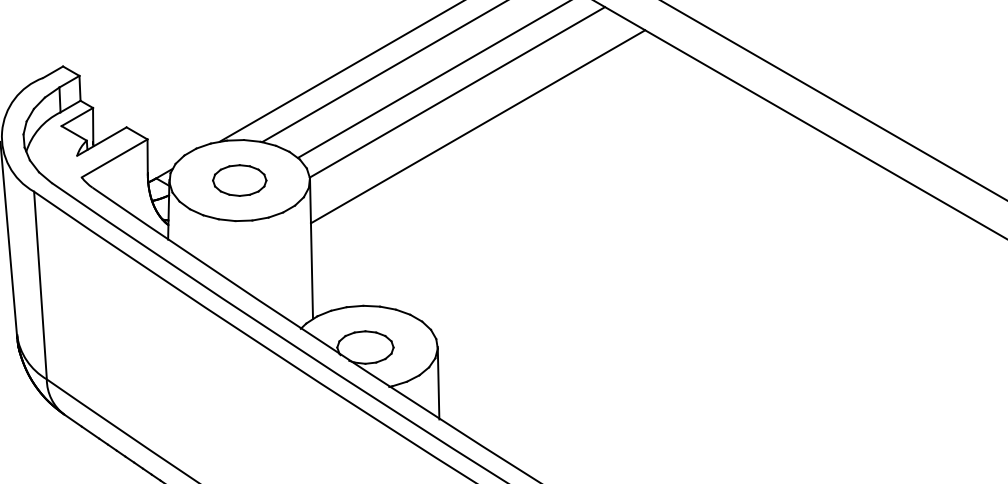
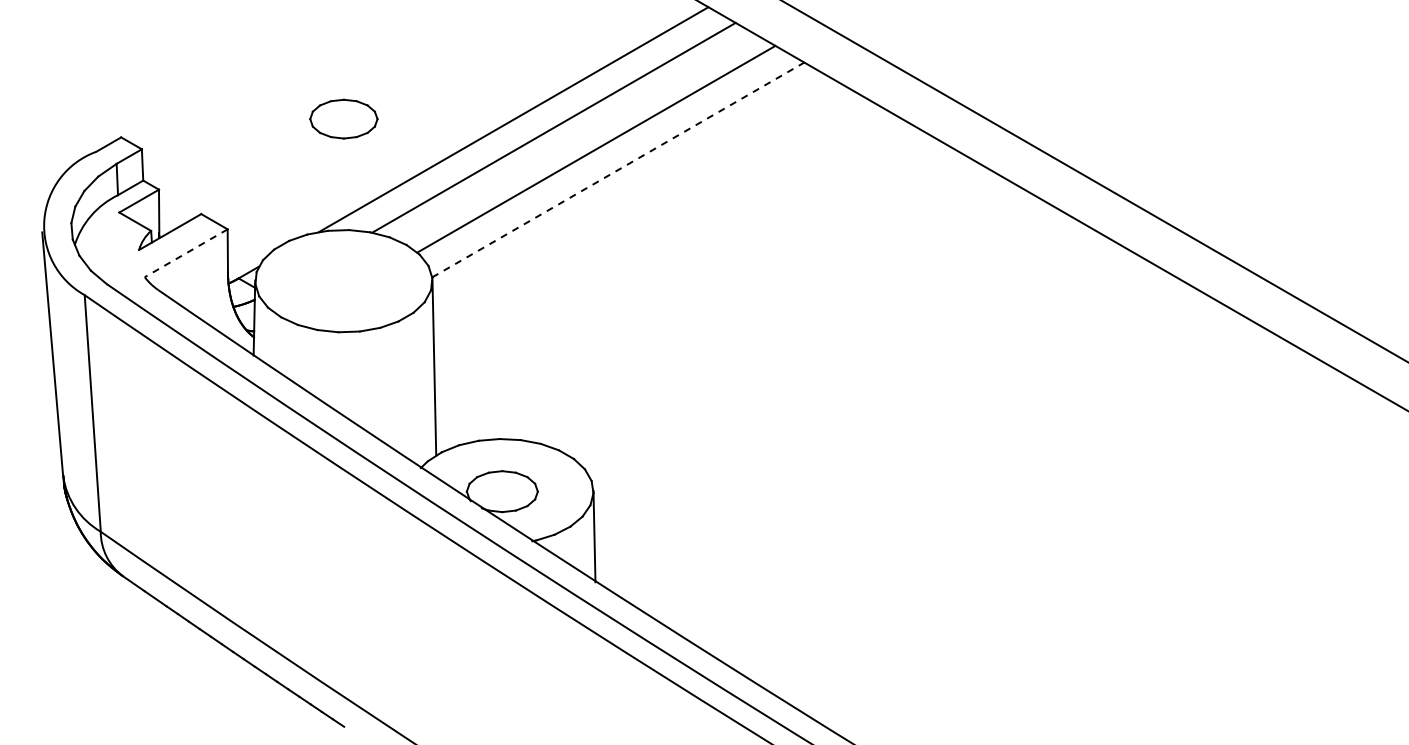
line: (457, 91) -> (618, 169), solid -> dashed
line: (477, 126) -> (643, 213), removed
line: (114, 158) -> (186, 253), solid -> dashed
part: (239, 180) -> (343, 118), moved

